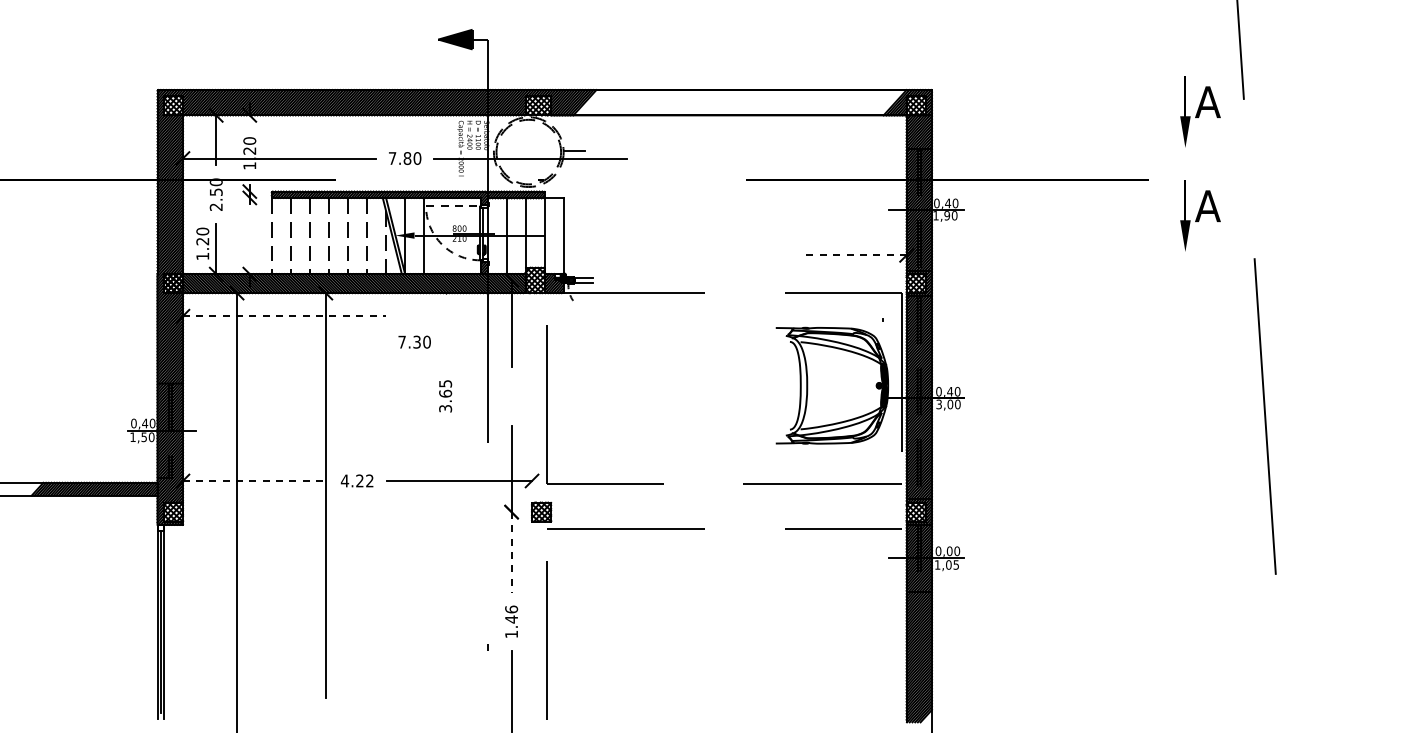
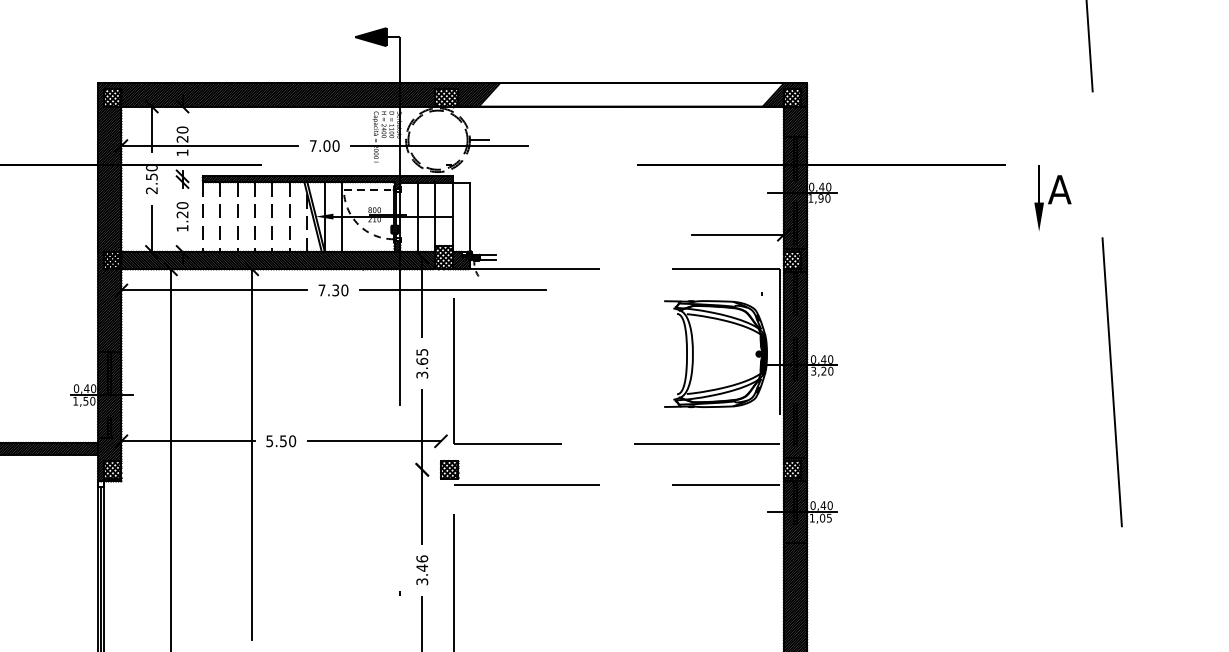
part: (1200, 111) -> (1052, 103), removed
text: (407, 158) -> (326, 146), 7.80 -> 7.00
text: (202, 243) -> (182, 216), moved
line: (856, 255) -> (738, 234), dashed -> solid
line: (284, 316) -> (214, 290), dashed -> solid
line: (544, 316) -> (452, 290), added
text: (414, 341) -> (333, 289), moved
text: (445, 396) -> (422, 363), moved
text: (950, 404) -> (824, 371), 3,00 -> 3,20
line: (255, 480) -> (187, 440), dashed -> solid
text: (356, 480) -> (280, 440), 4.22 -> 5.50
text: (949, 551) -> (823, 505), 0,00 -> 0,40
line: (511, 552) -> (422, 506), dashed -> solid
text: (511, 634) -> (422, 581), 1.46 -> 3.46

